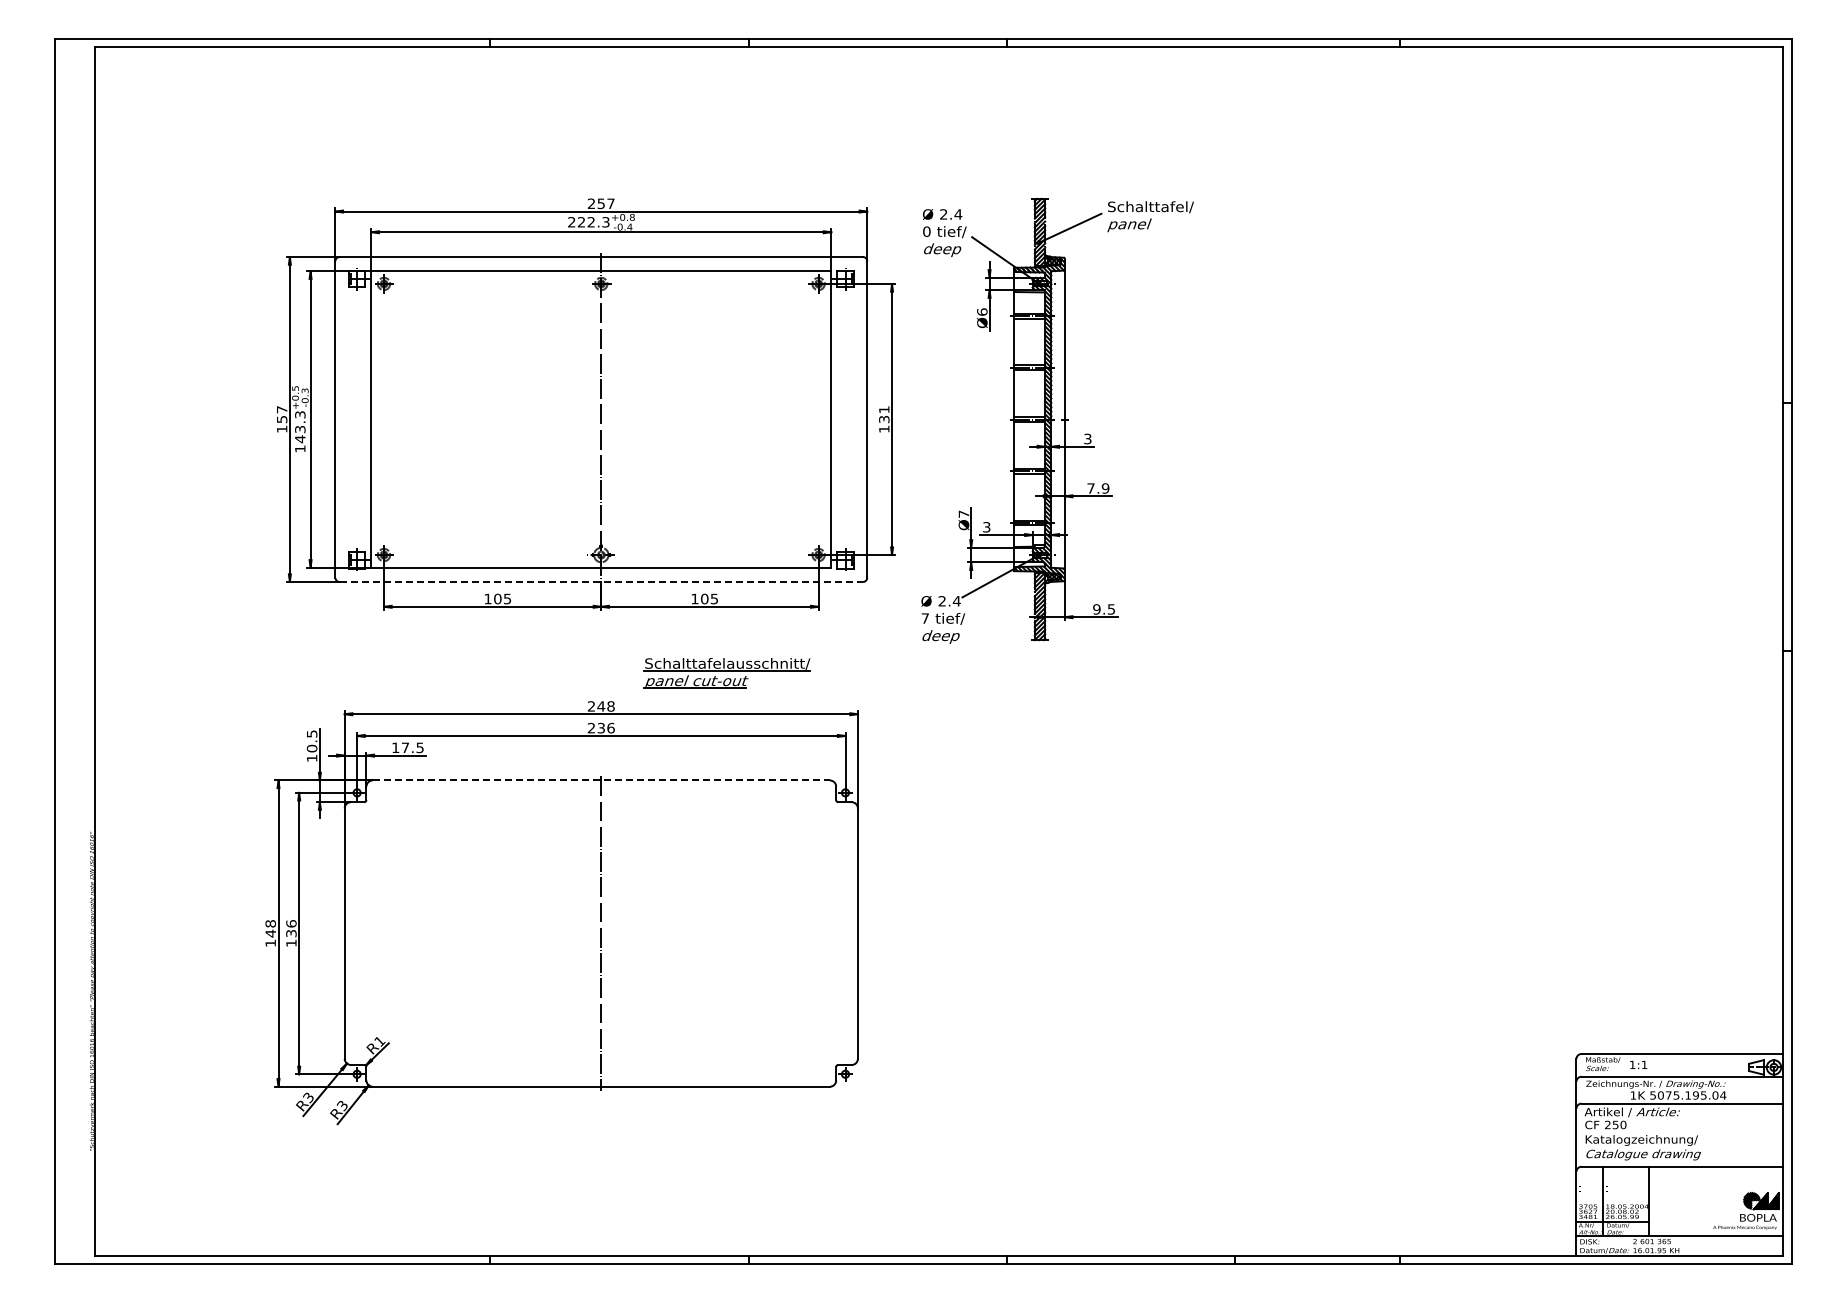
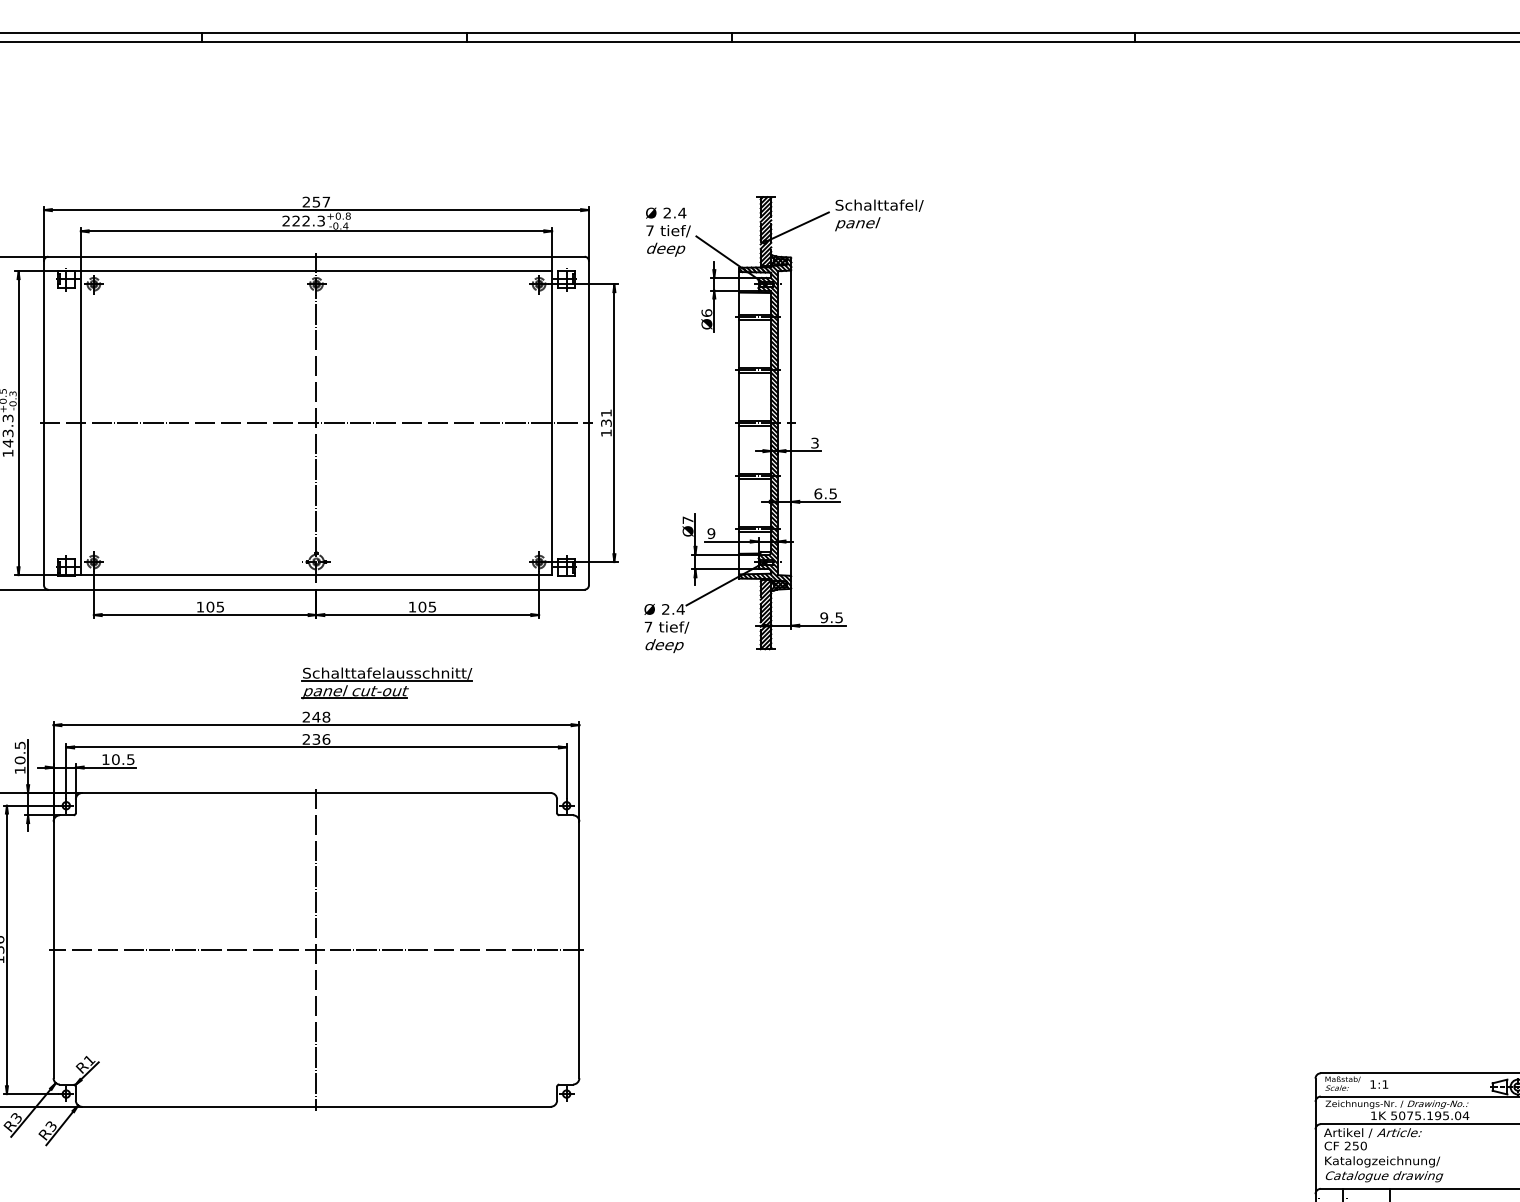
text: (926, 231) -> (649, 230), 0 -> 7
line: (601, 419) -> (316, 423), added
text: (1098, 488) -> (825, 493), 7.9 -> 6.5
text: (986, 527) -> (711, 533), 3 -> 9
line: (601, 581) -> (316, 589), dashed -> solid
part: (726, 673) -> (386, 683), moved
text: (405, 747) -> (115, 759), 17.5 -> 10.5
line: (601, 780) -> (316, 793), dashed -> solid
line: (601, 933) -> (316, 949), added

